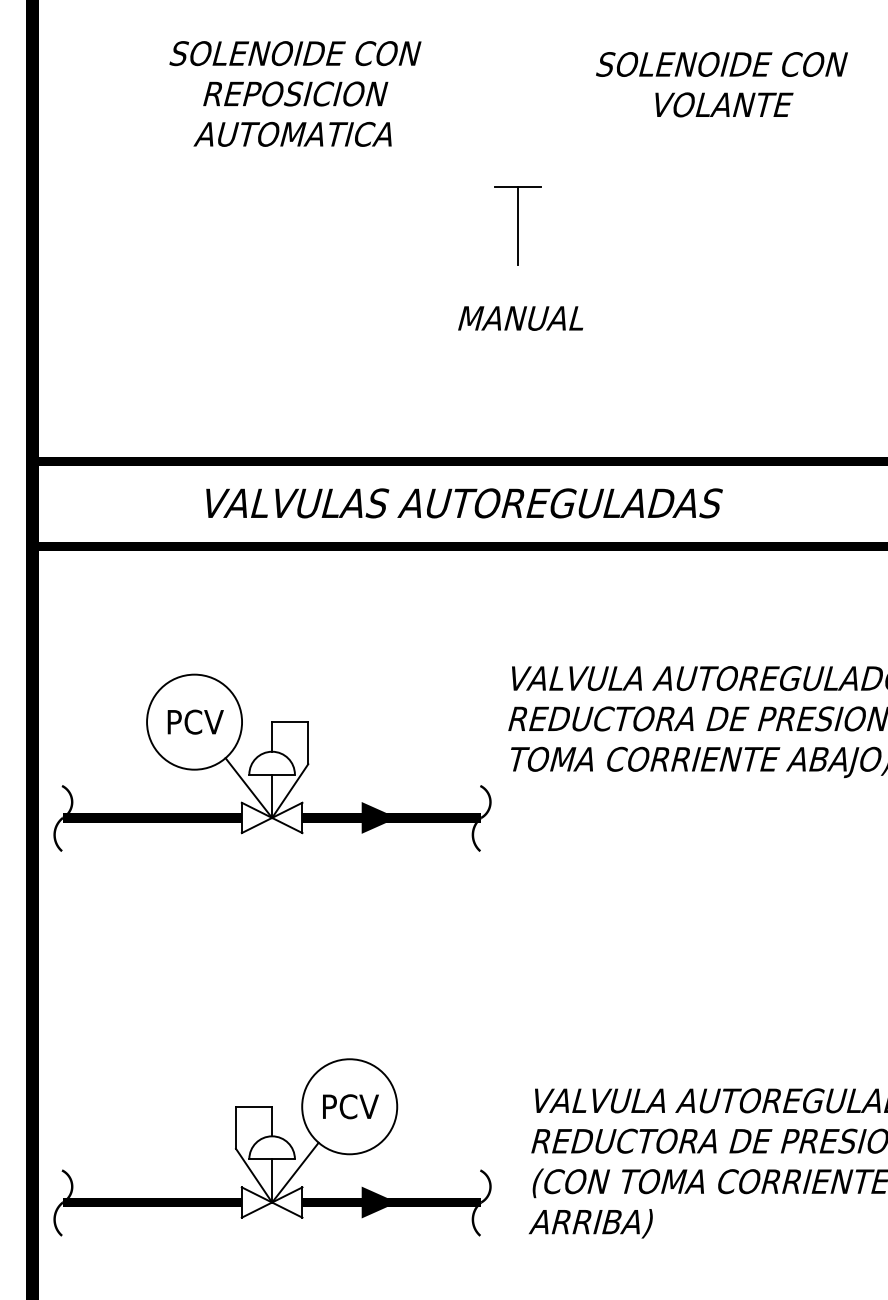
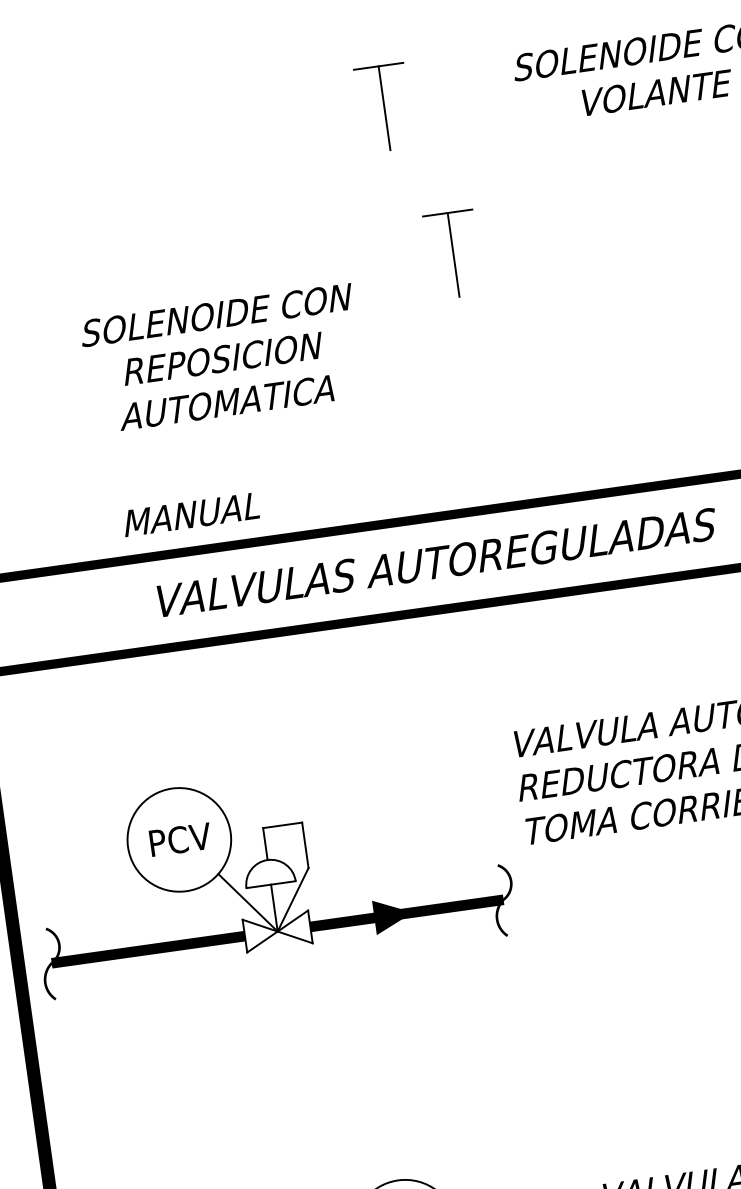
part: (473, 83) -> (383, 107), added
text: (295, 93) -> (222, 358), moved
text: (520, 318) -> (190, 514), moved

